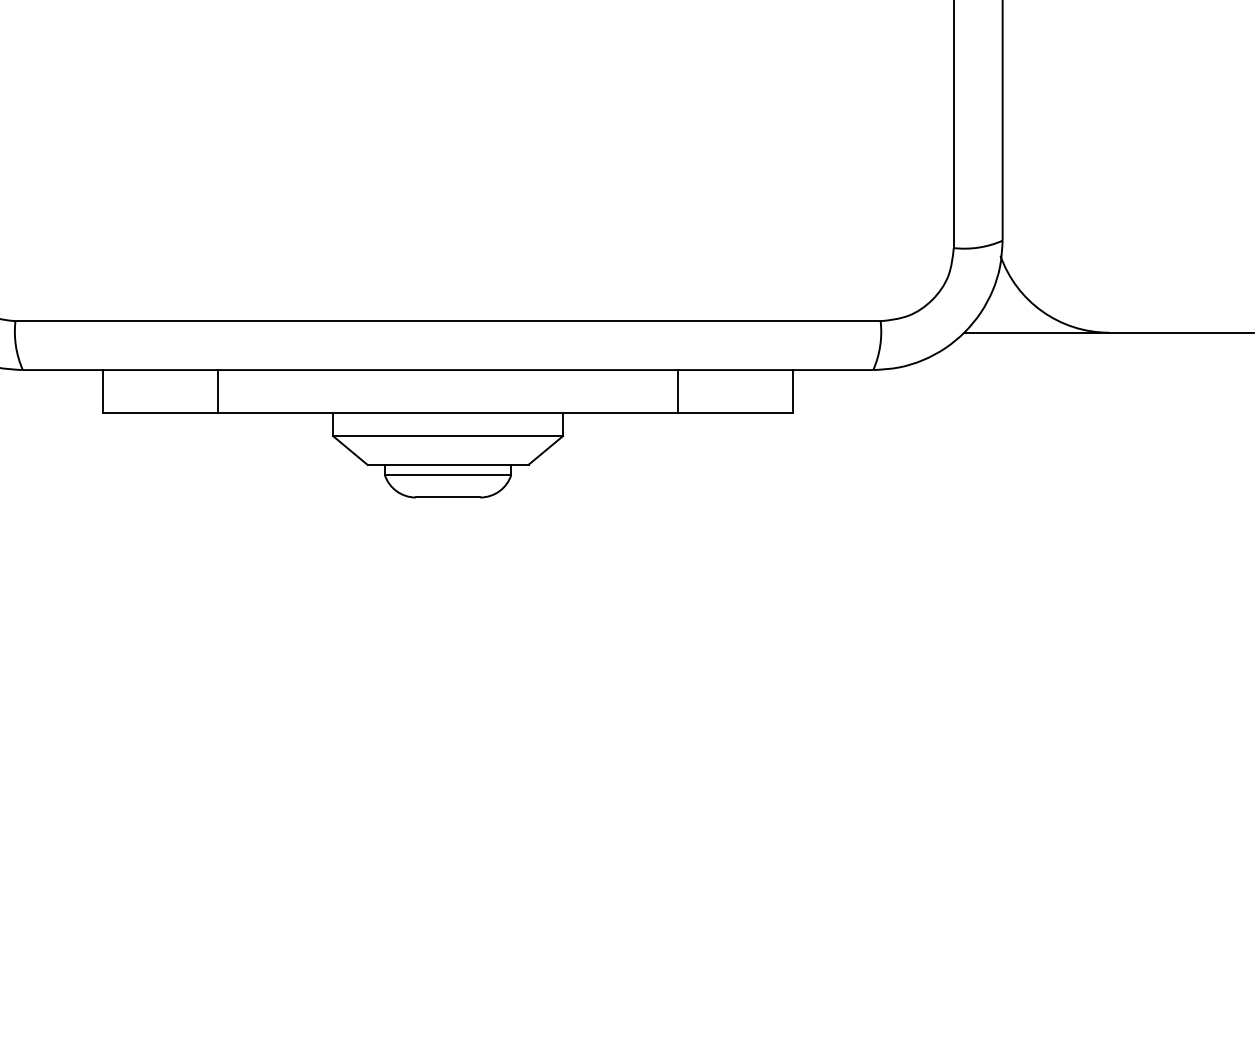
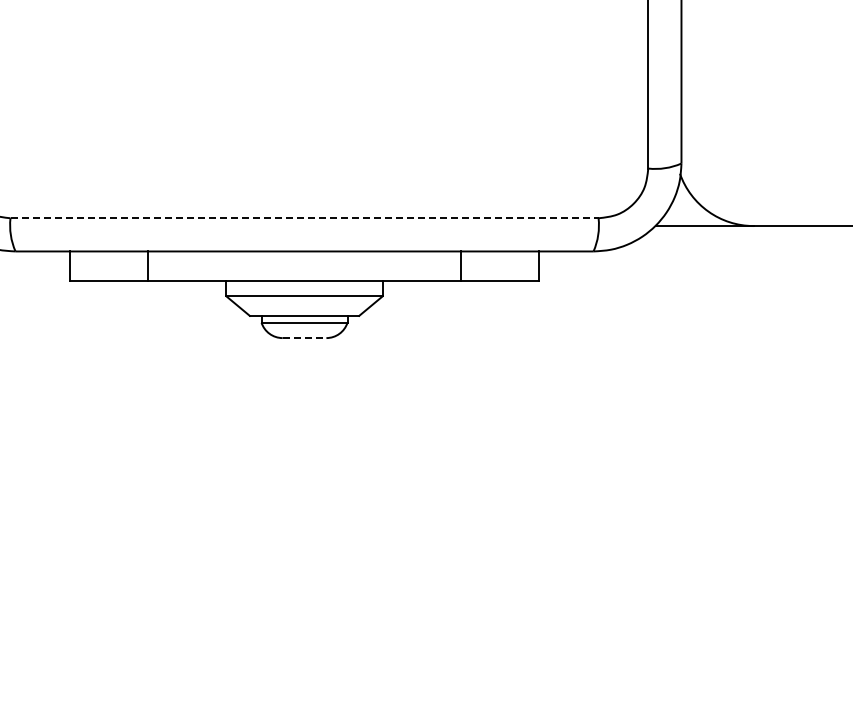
line: (449, 321) -> (305, 218), solid -> dashed
line: (448, 498) -> (304, 338), solid -> dashed

